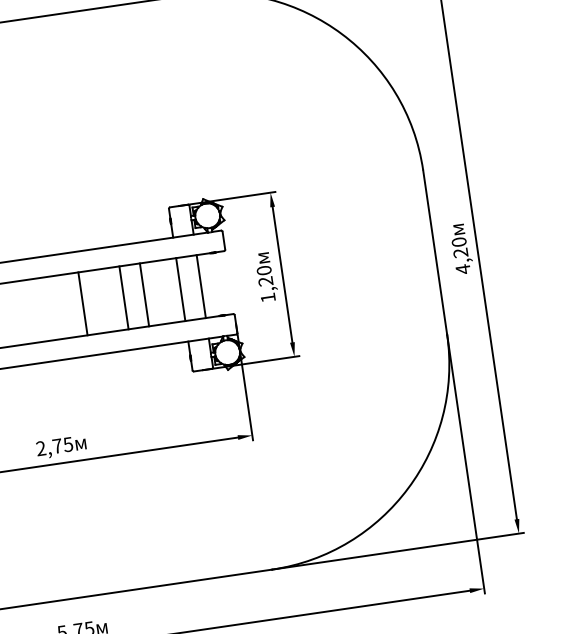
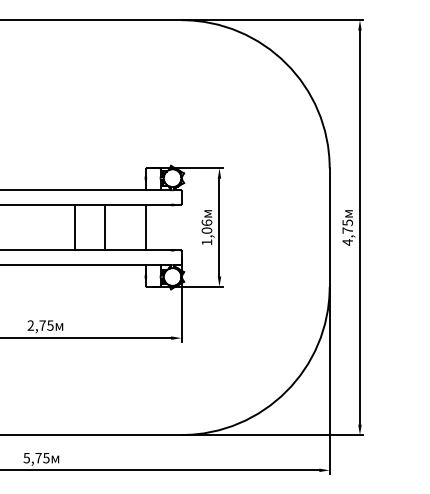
text: (459, 247) -> (347, 226), 4,20 -> 4,75
text: (264, 275) -> (206, 226), 1,20 -> 1,06
line: (200, 286) -> (160, 227), removed
line: (144, 294) -> (119, 227), removed

